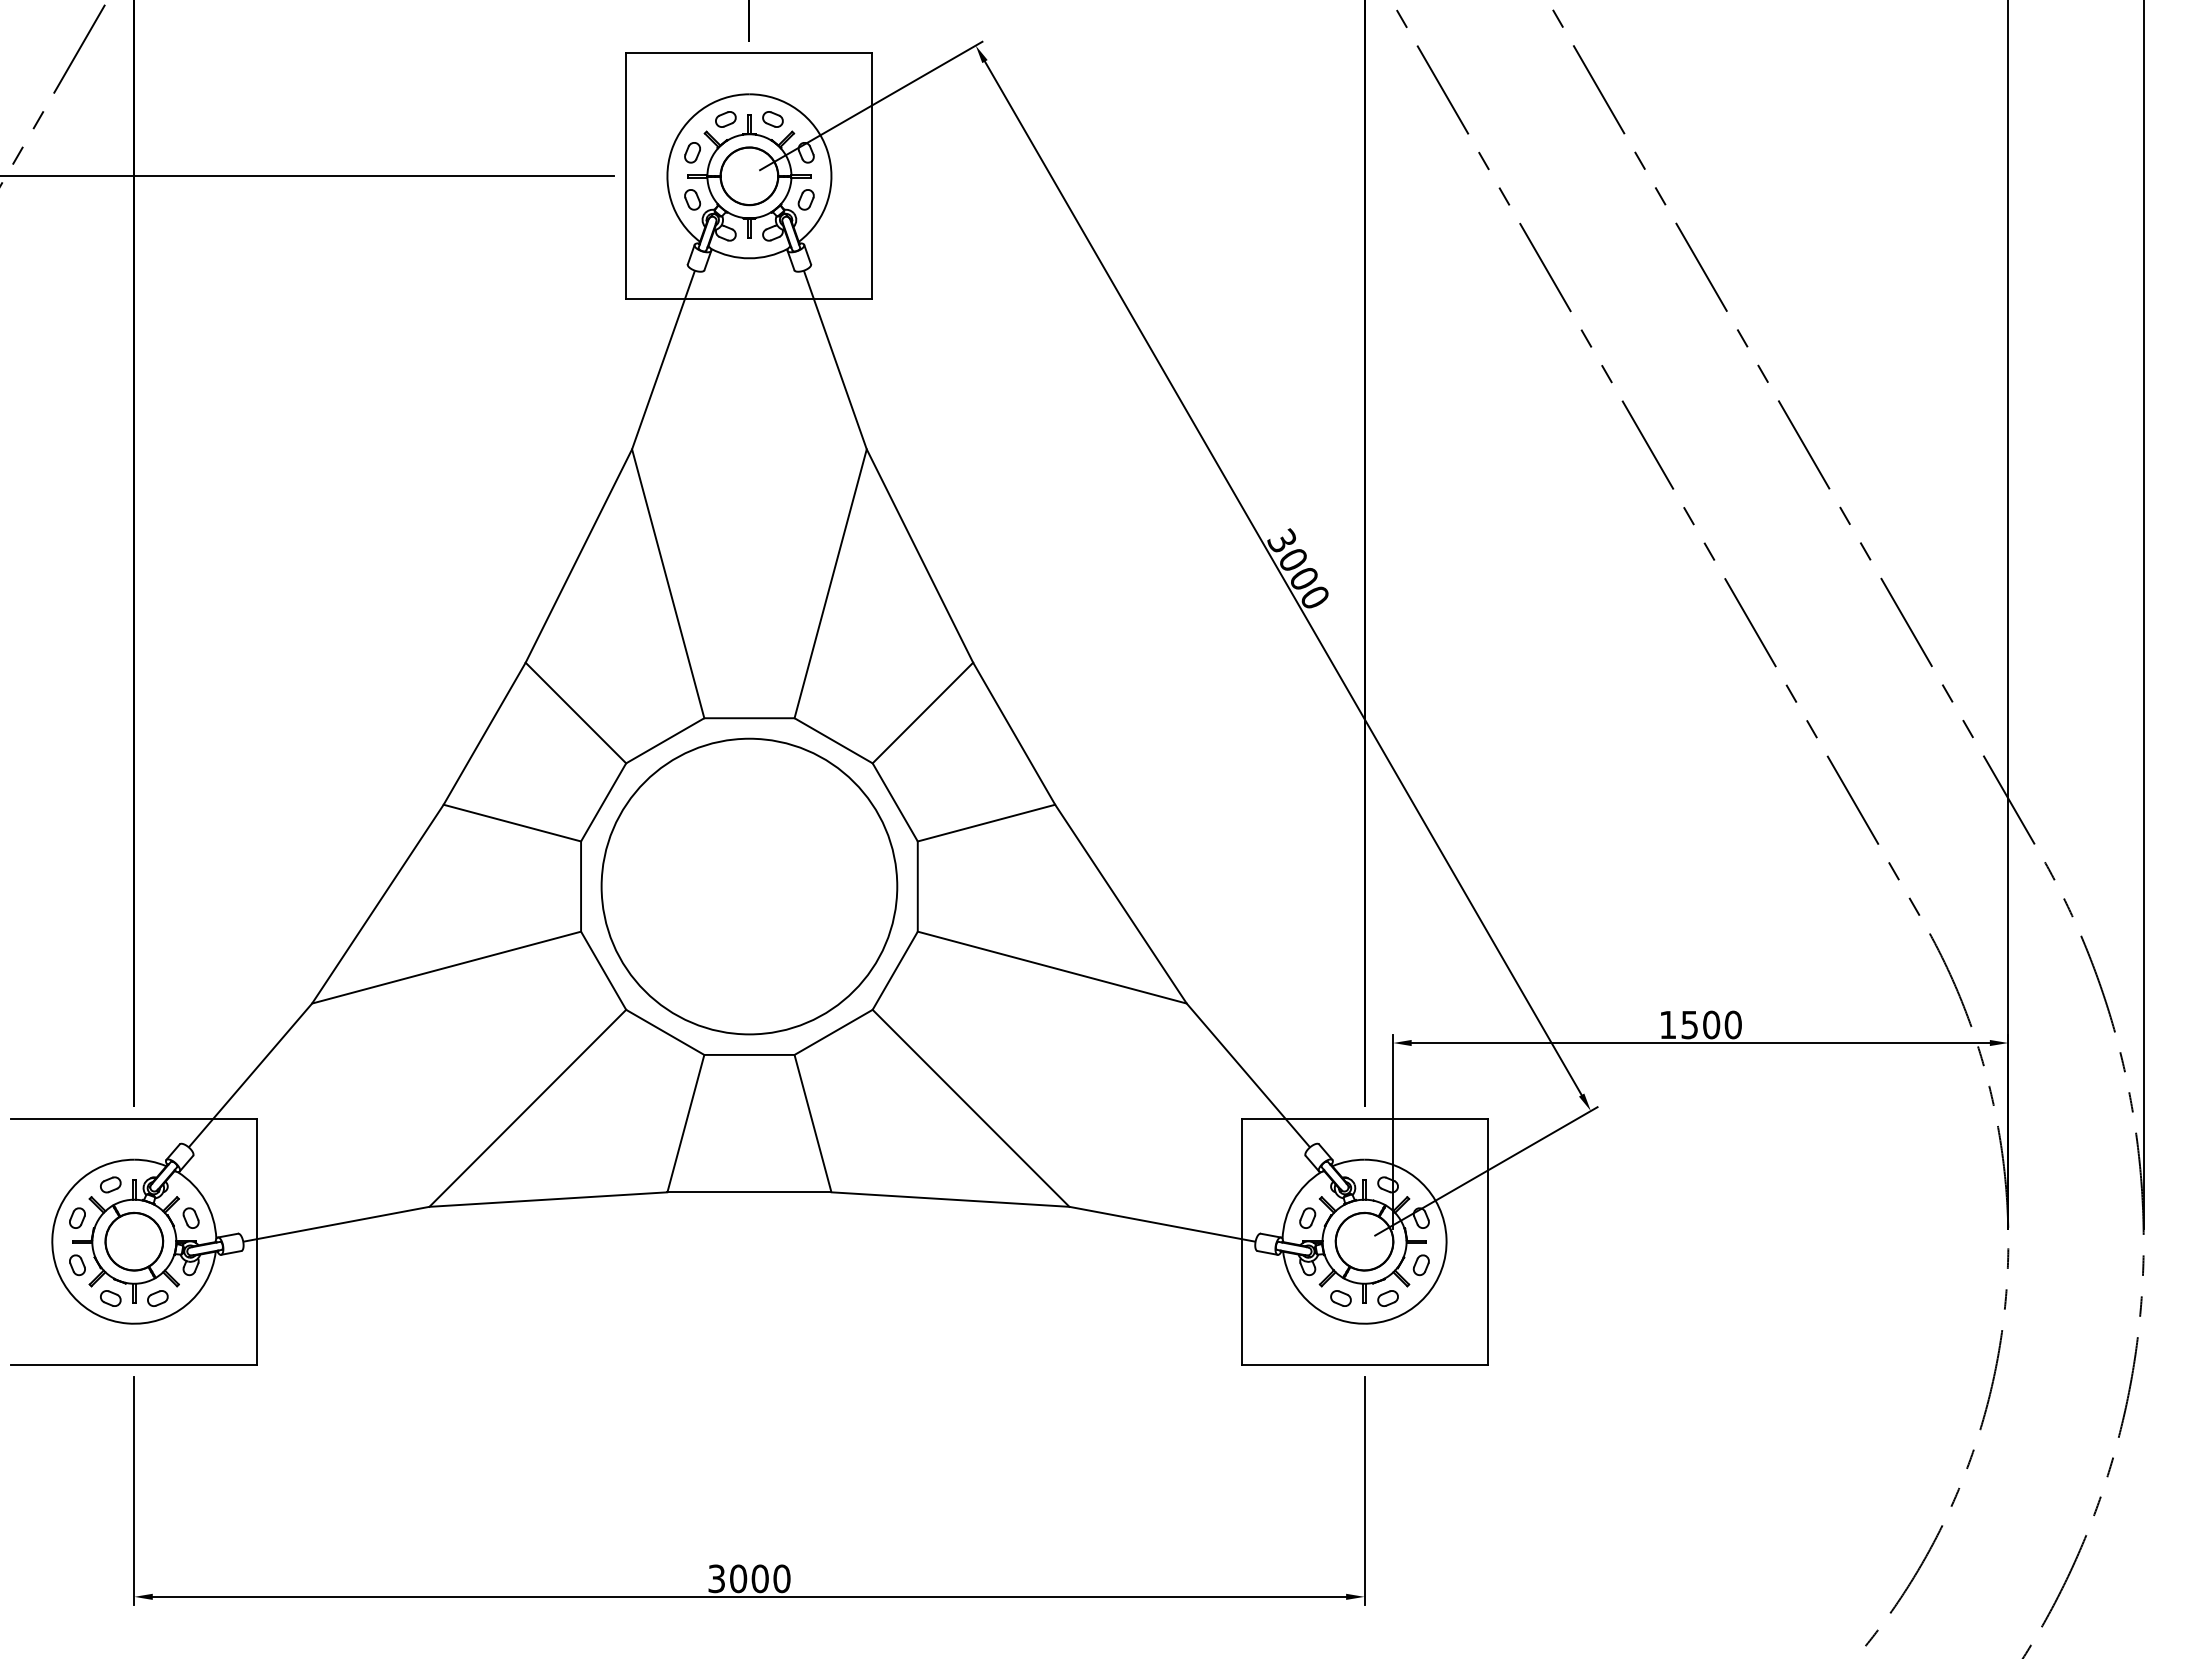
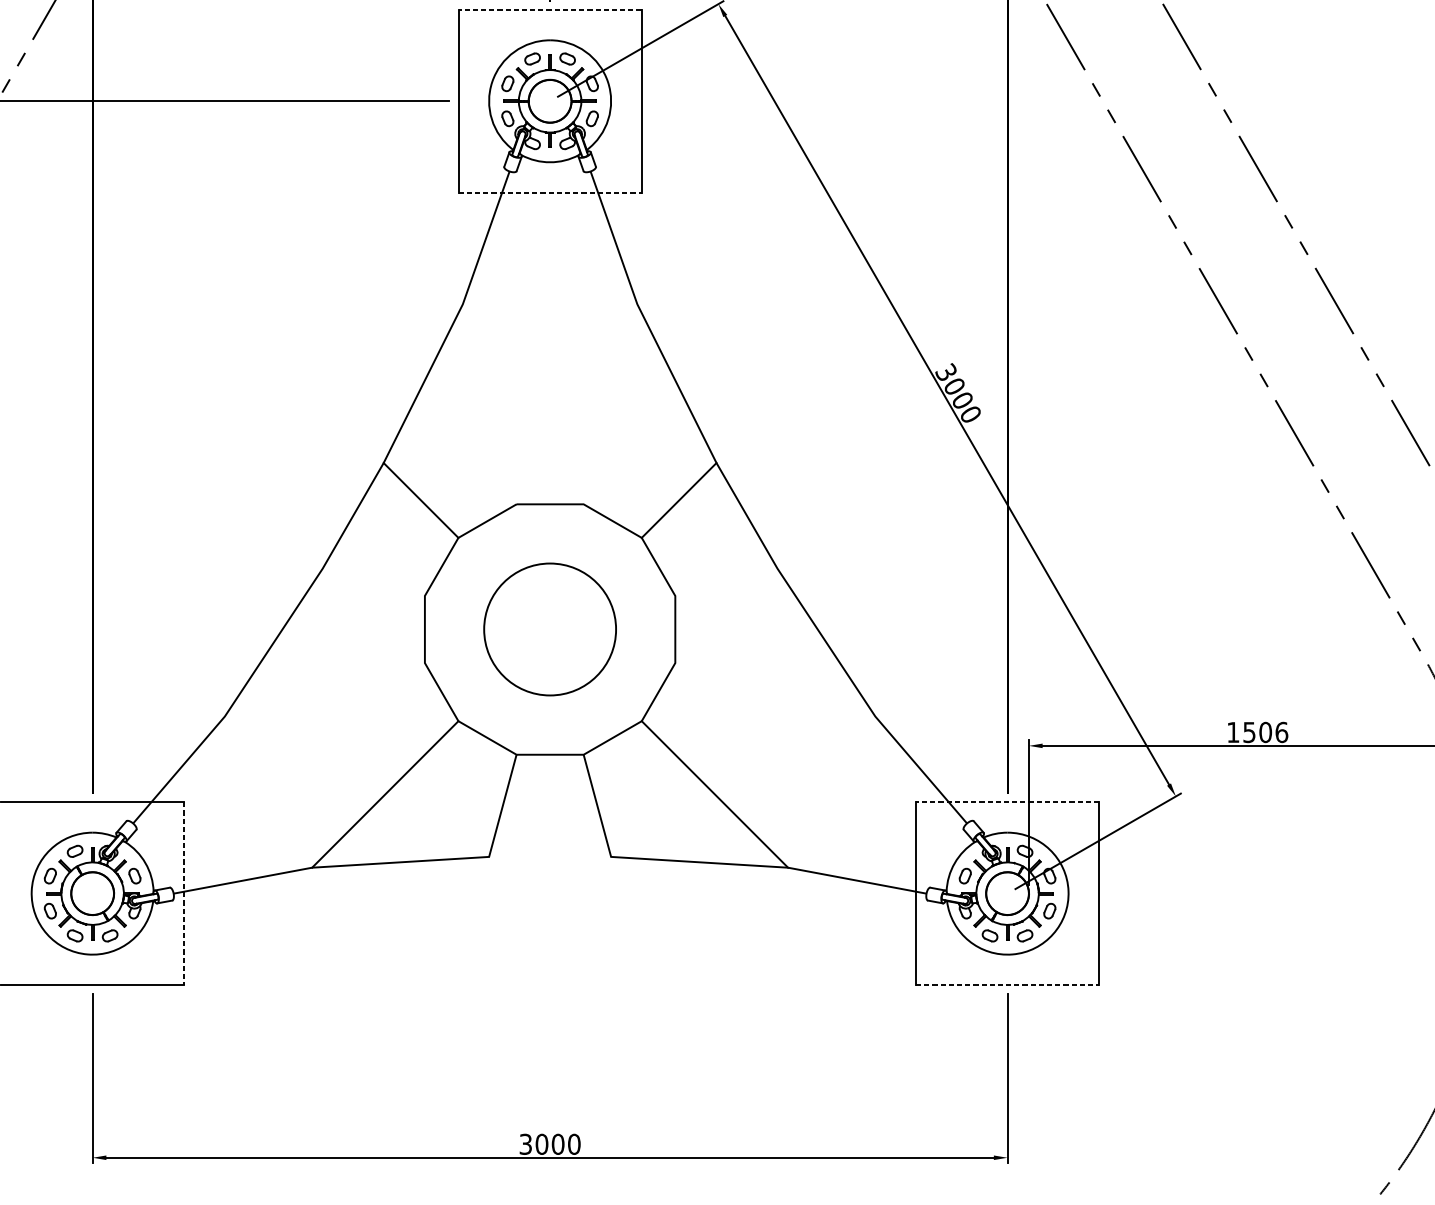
line: (748, 53) -> (549, 9), solid -> dashed
line: (749, 299) -> (550, 192), solid -> dashed
line: (668, 583) -> (489, 404), removed
line: (830, 583) -> (610, 404), removed
line: (512, 822) -> (373, 581), removed
line: (986, 822) -> (726, 581), removed
circle: (749, 886) -> (550, 629), size x0.6
line: (446, 967) -> (324, 689), removed
line: (1051, 967) -> (774, 689), removed
text: (1732, 1024) -> (1281, 732), 1500 -> 1506
line: (1364, 1118) -> (1007, 802), solid -> dashed
line: (749, 1192) -> (550, 857), removed
line: (257, 1242) -> (184, 894), solid -> dashed
line: (1365, 1364) -> (1008, 984), solid -> dashed

